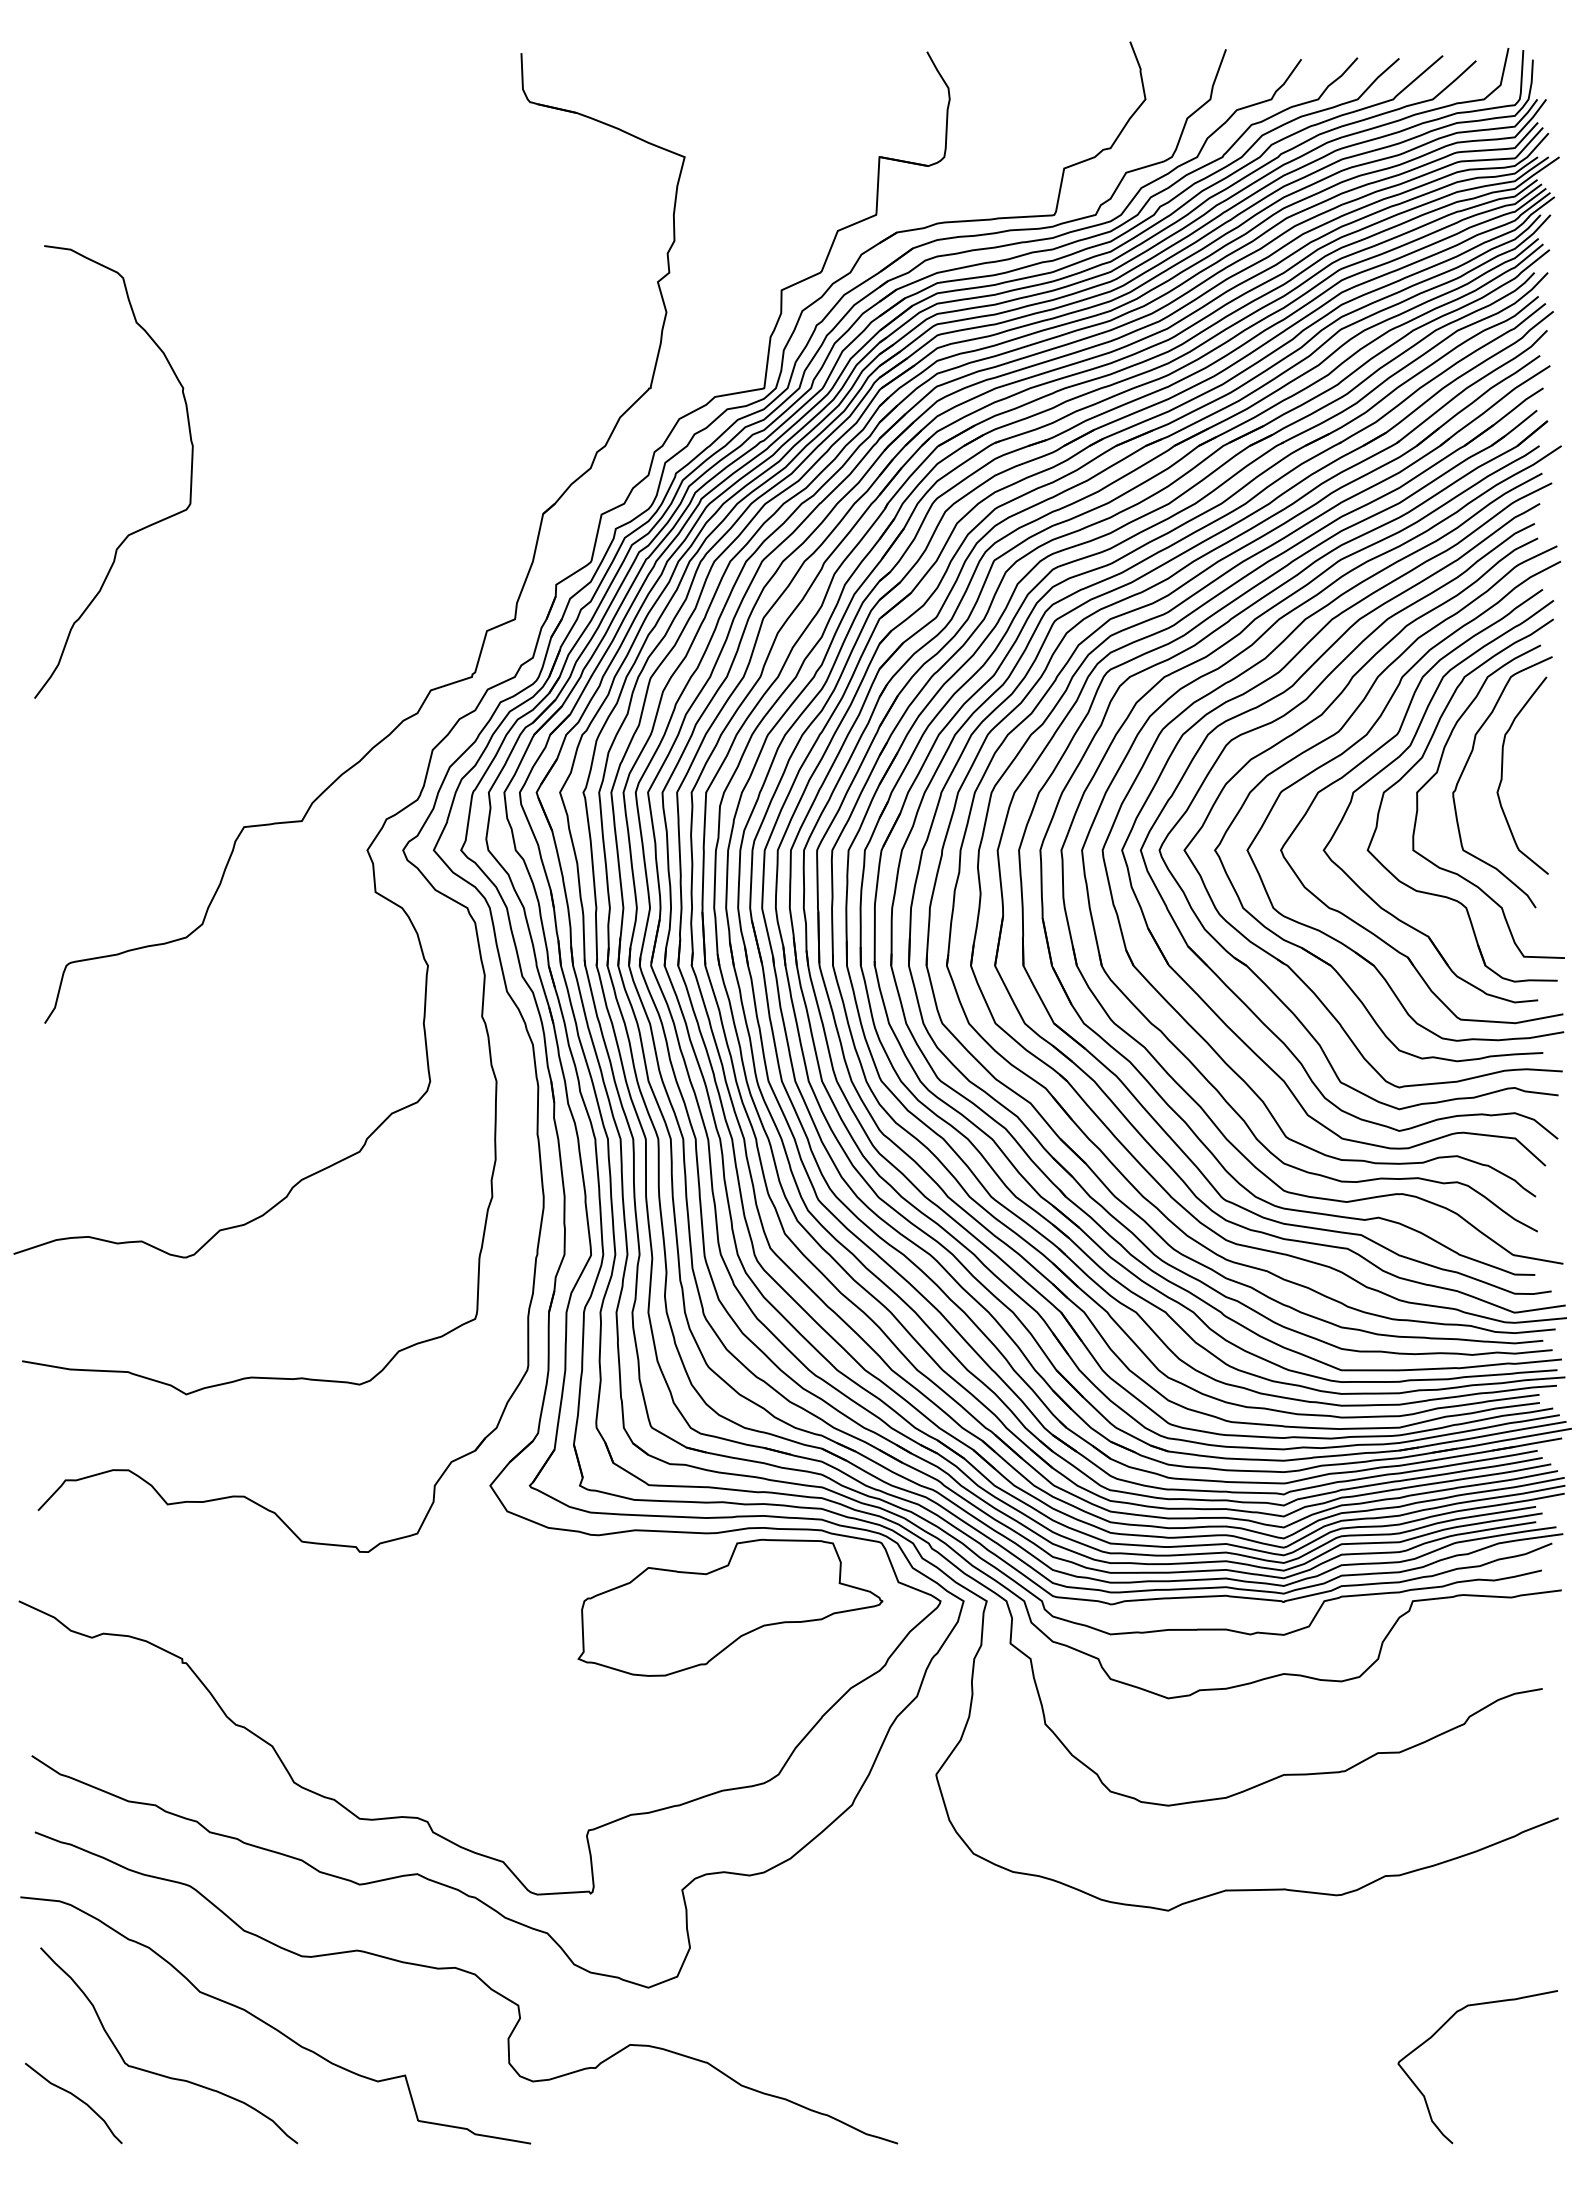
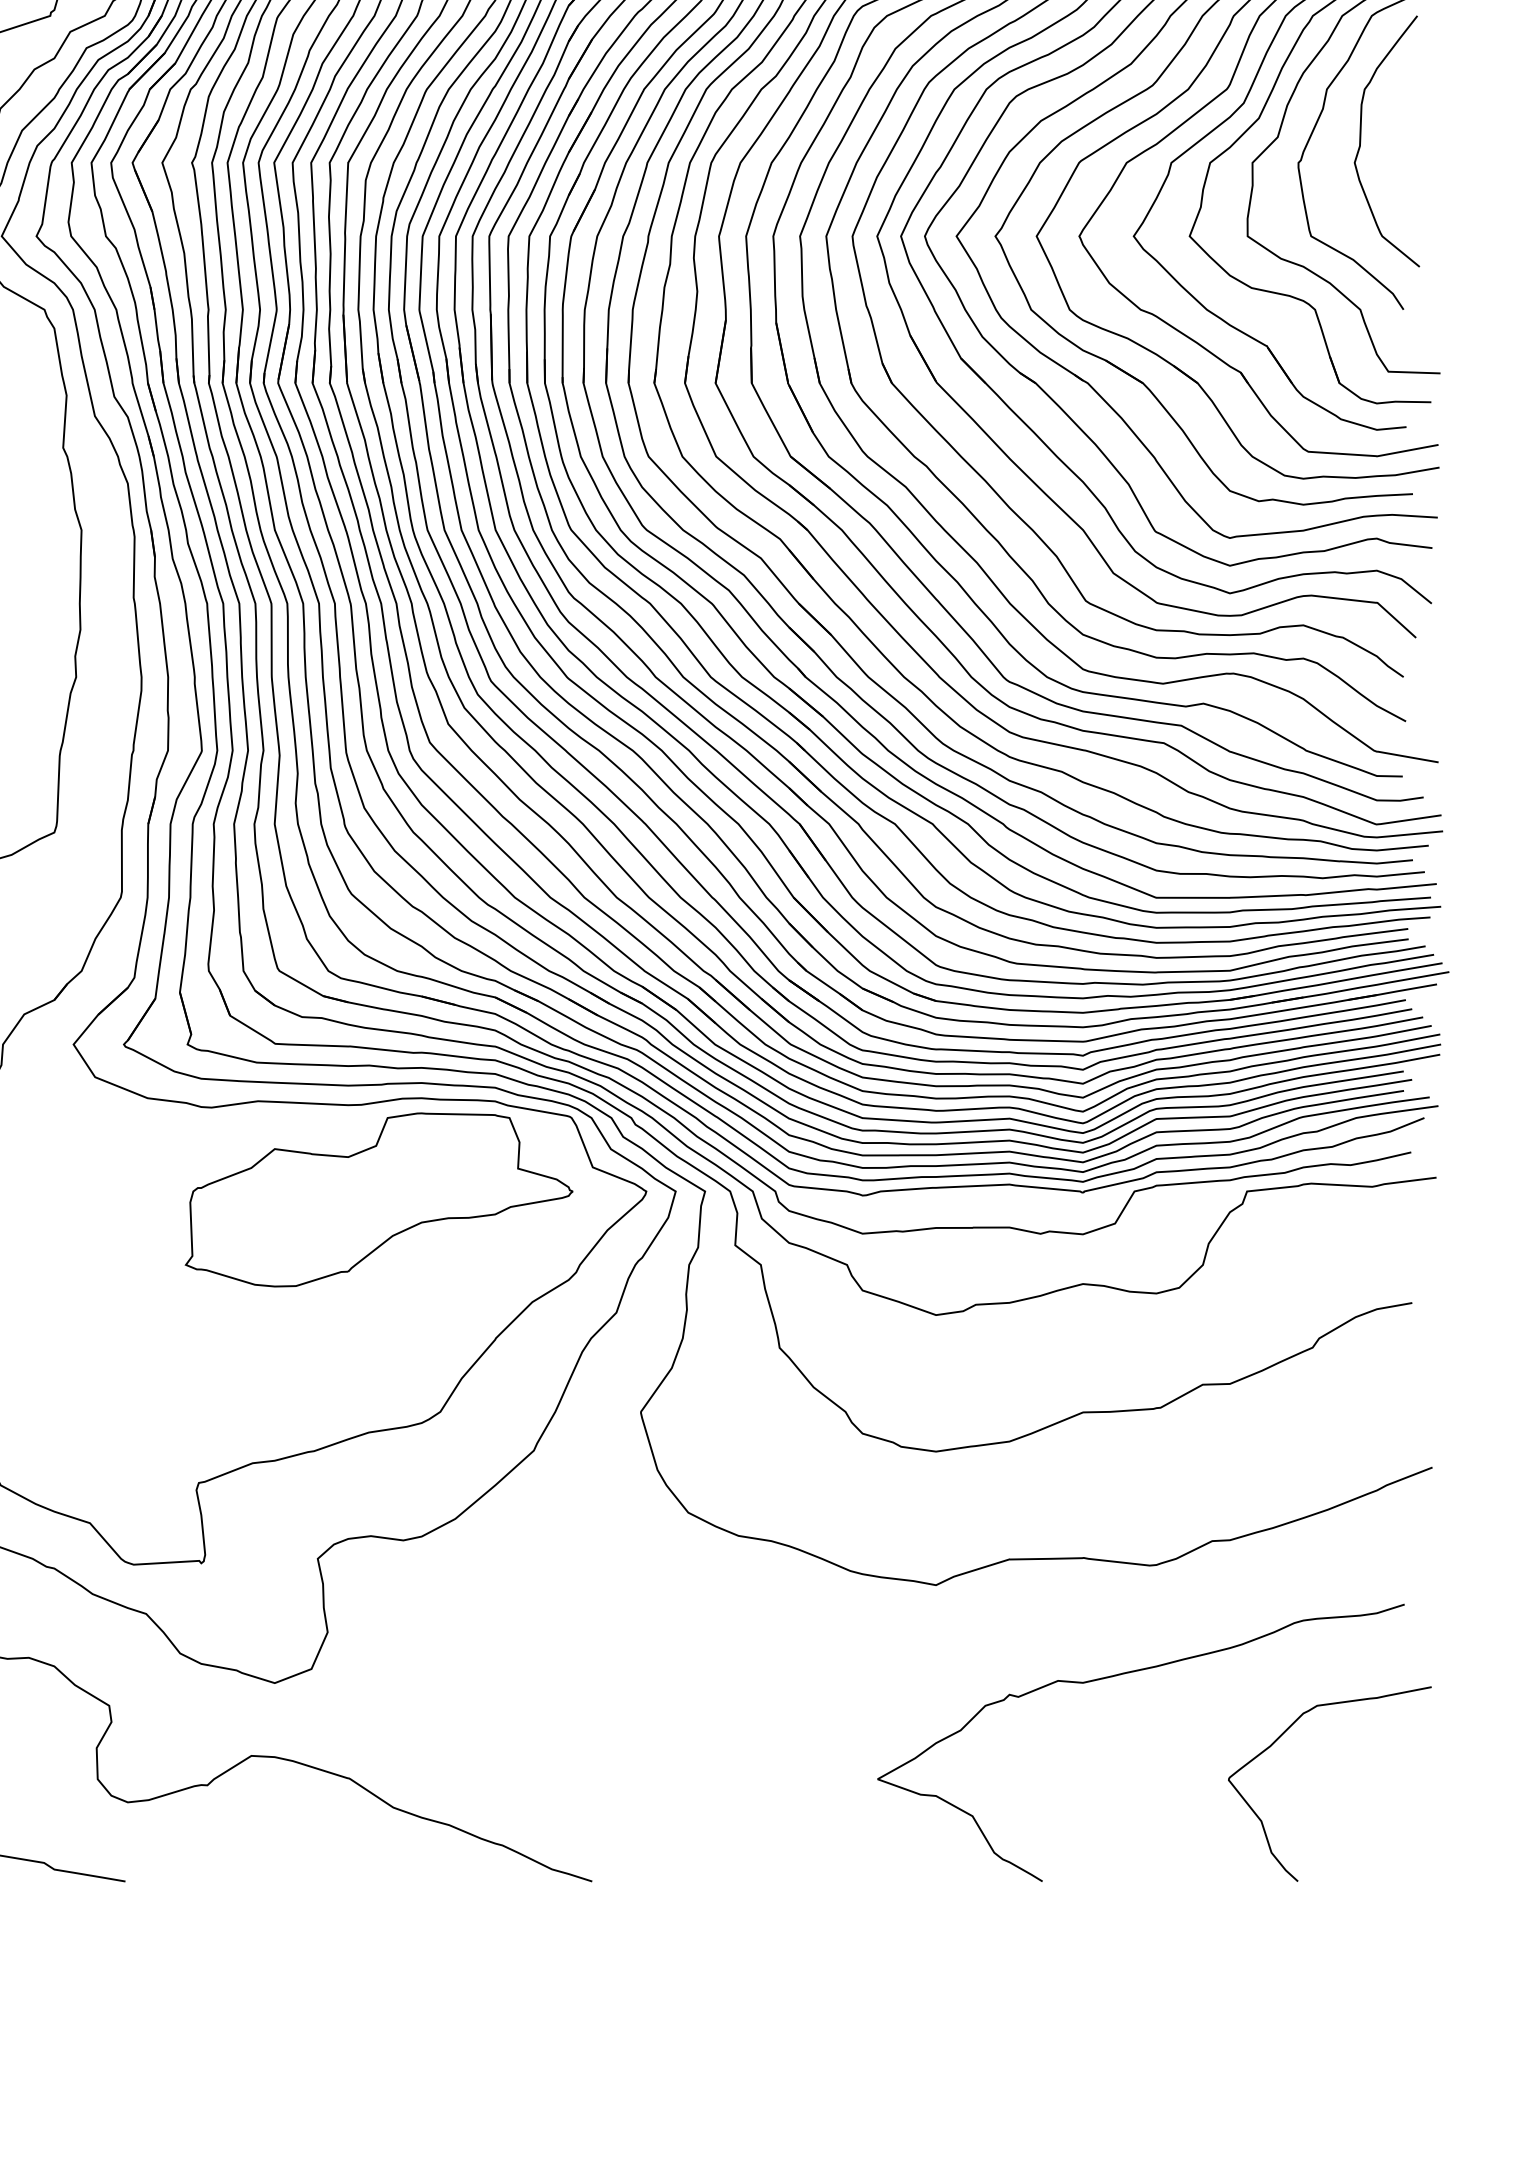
curve: (1315, 1981) -> (1123, 1675), added

